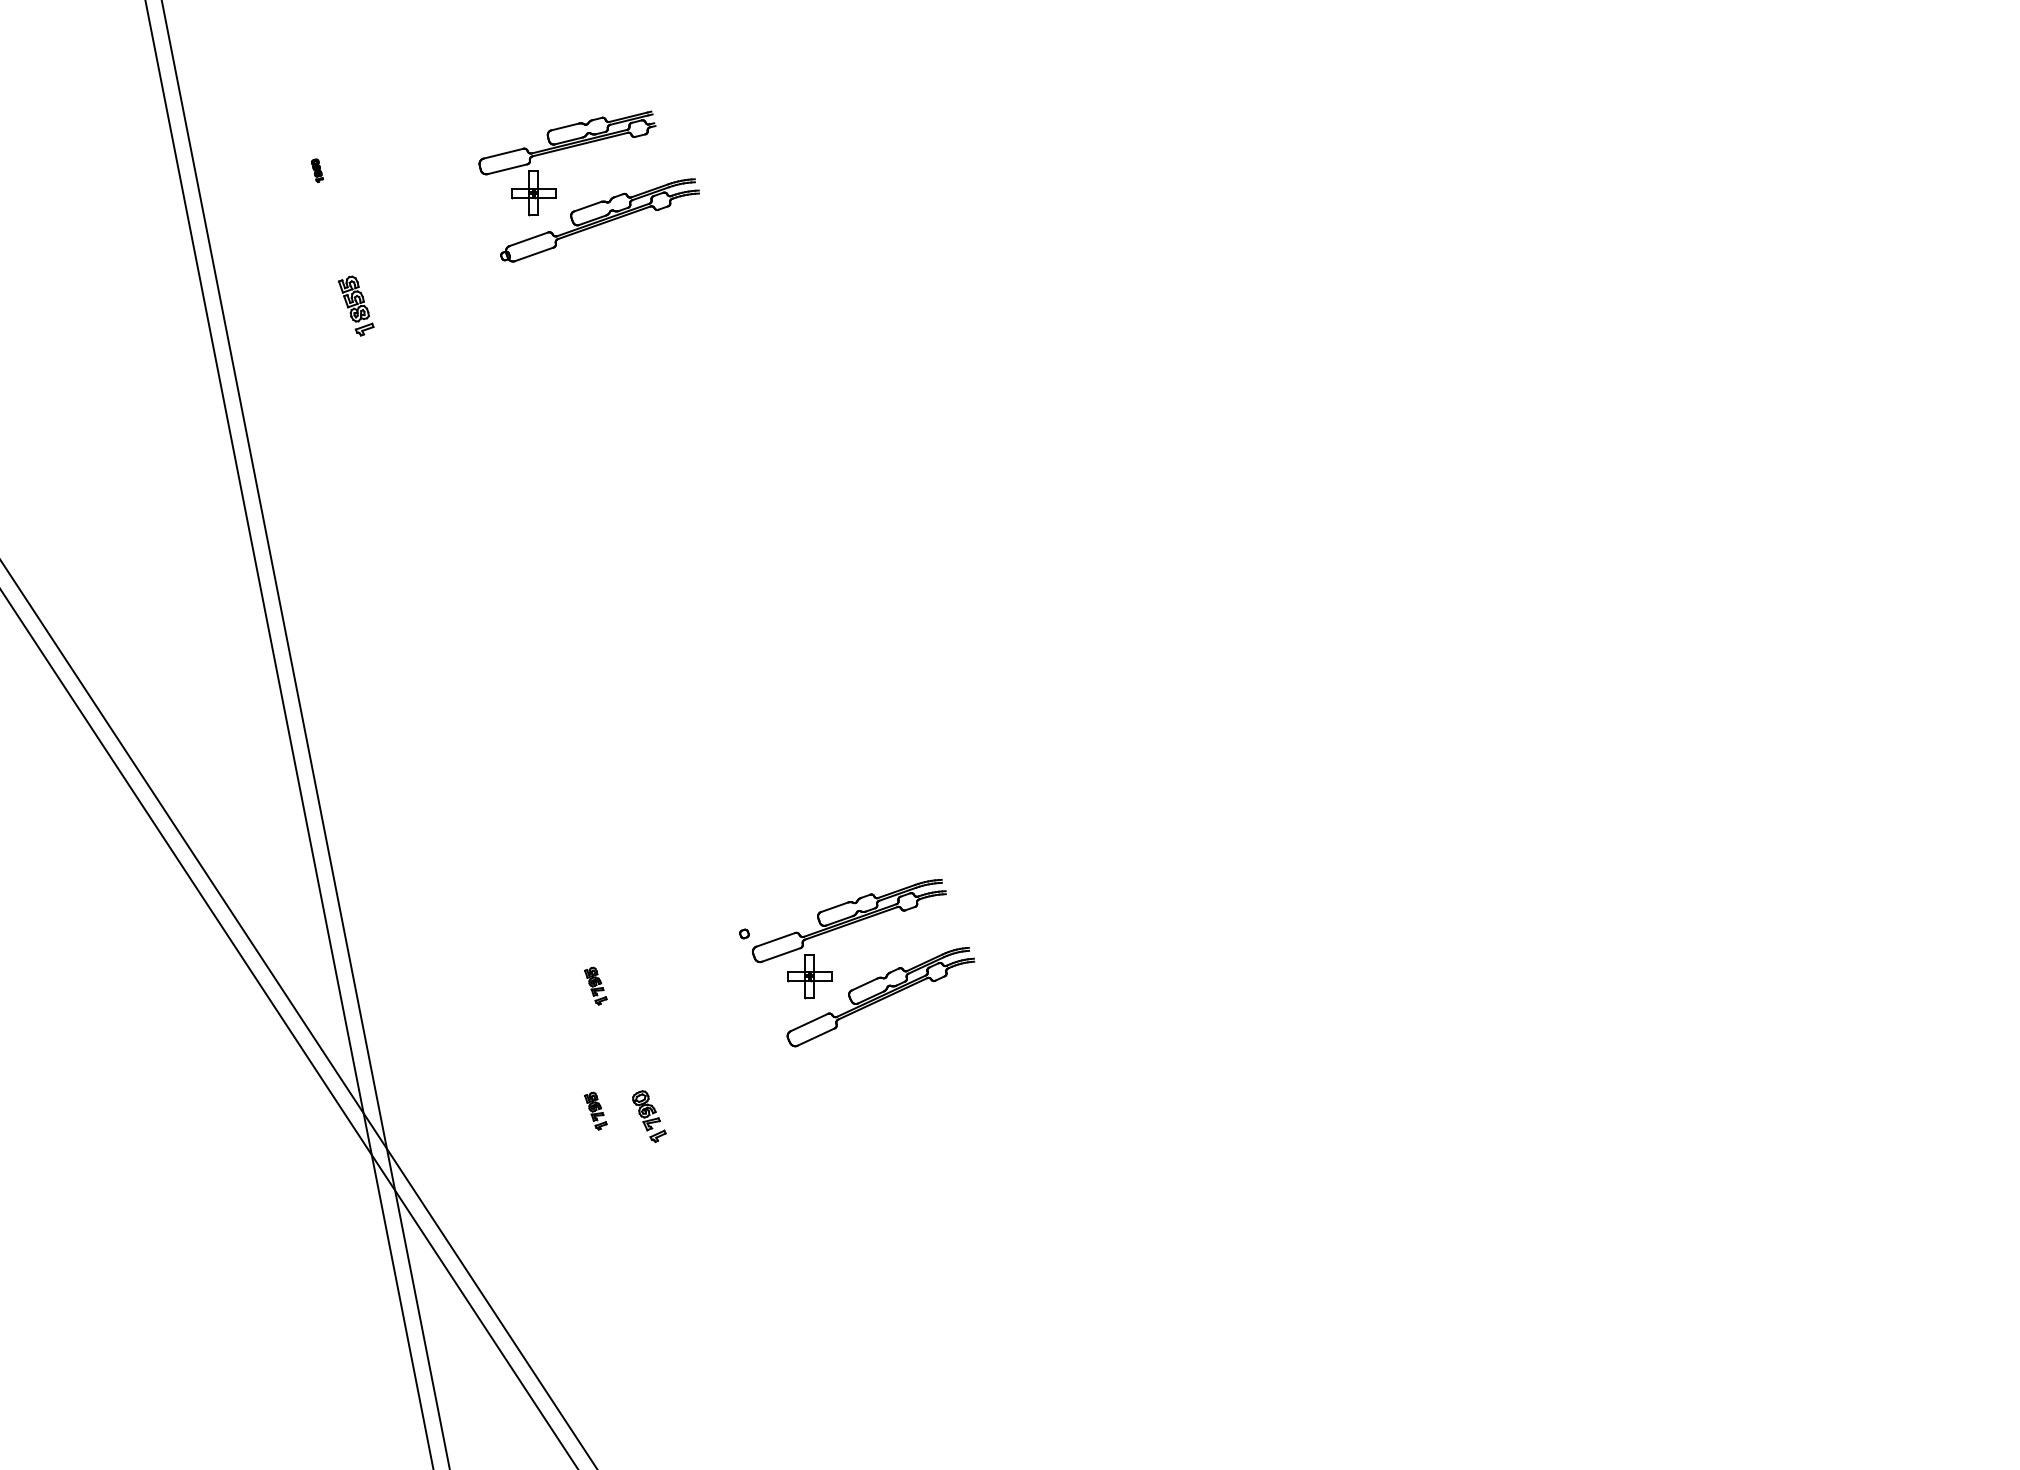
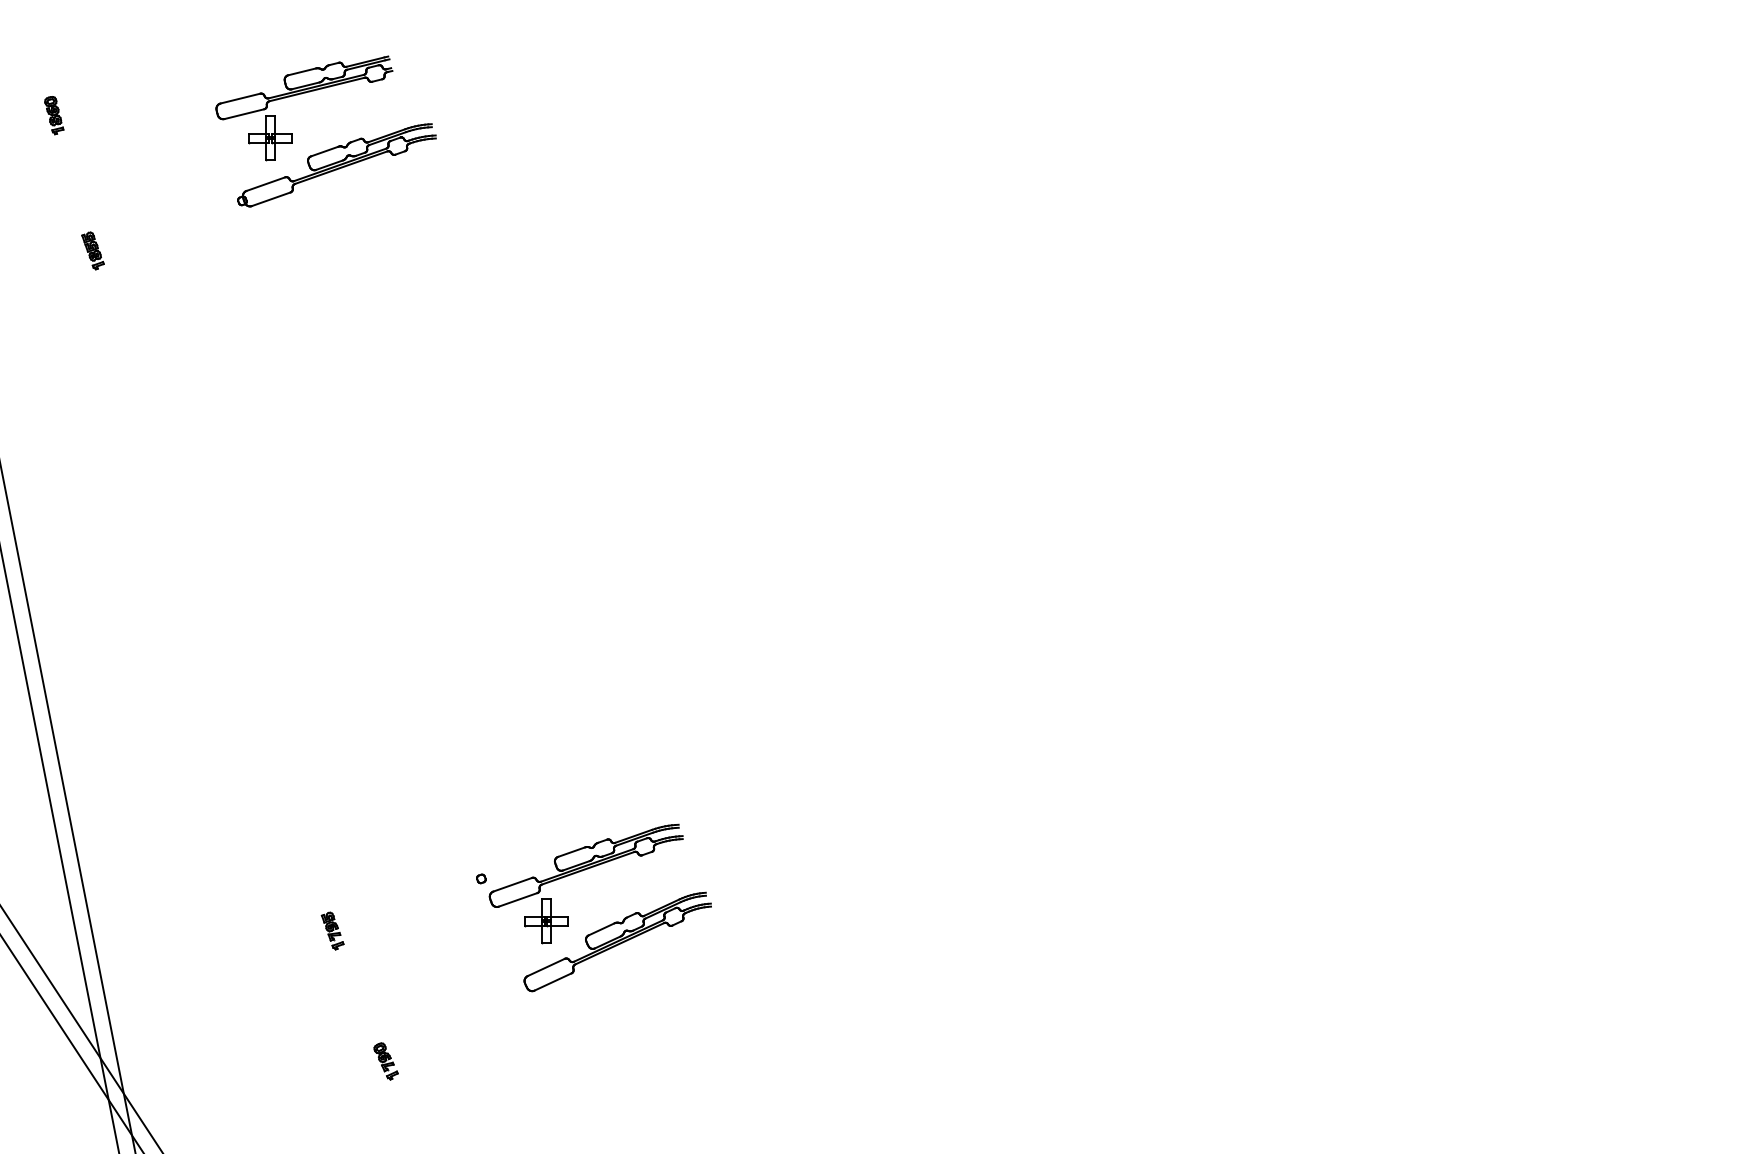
part: (317, 170) -> (54, 115), size x1.67
part: (355, 305) -> (92, 250), size x0.62
part: (595, 1110) -> (332, 1055), removed
part: (648, 1116) -> (385, 1061), size x0.71

